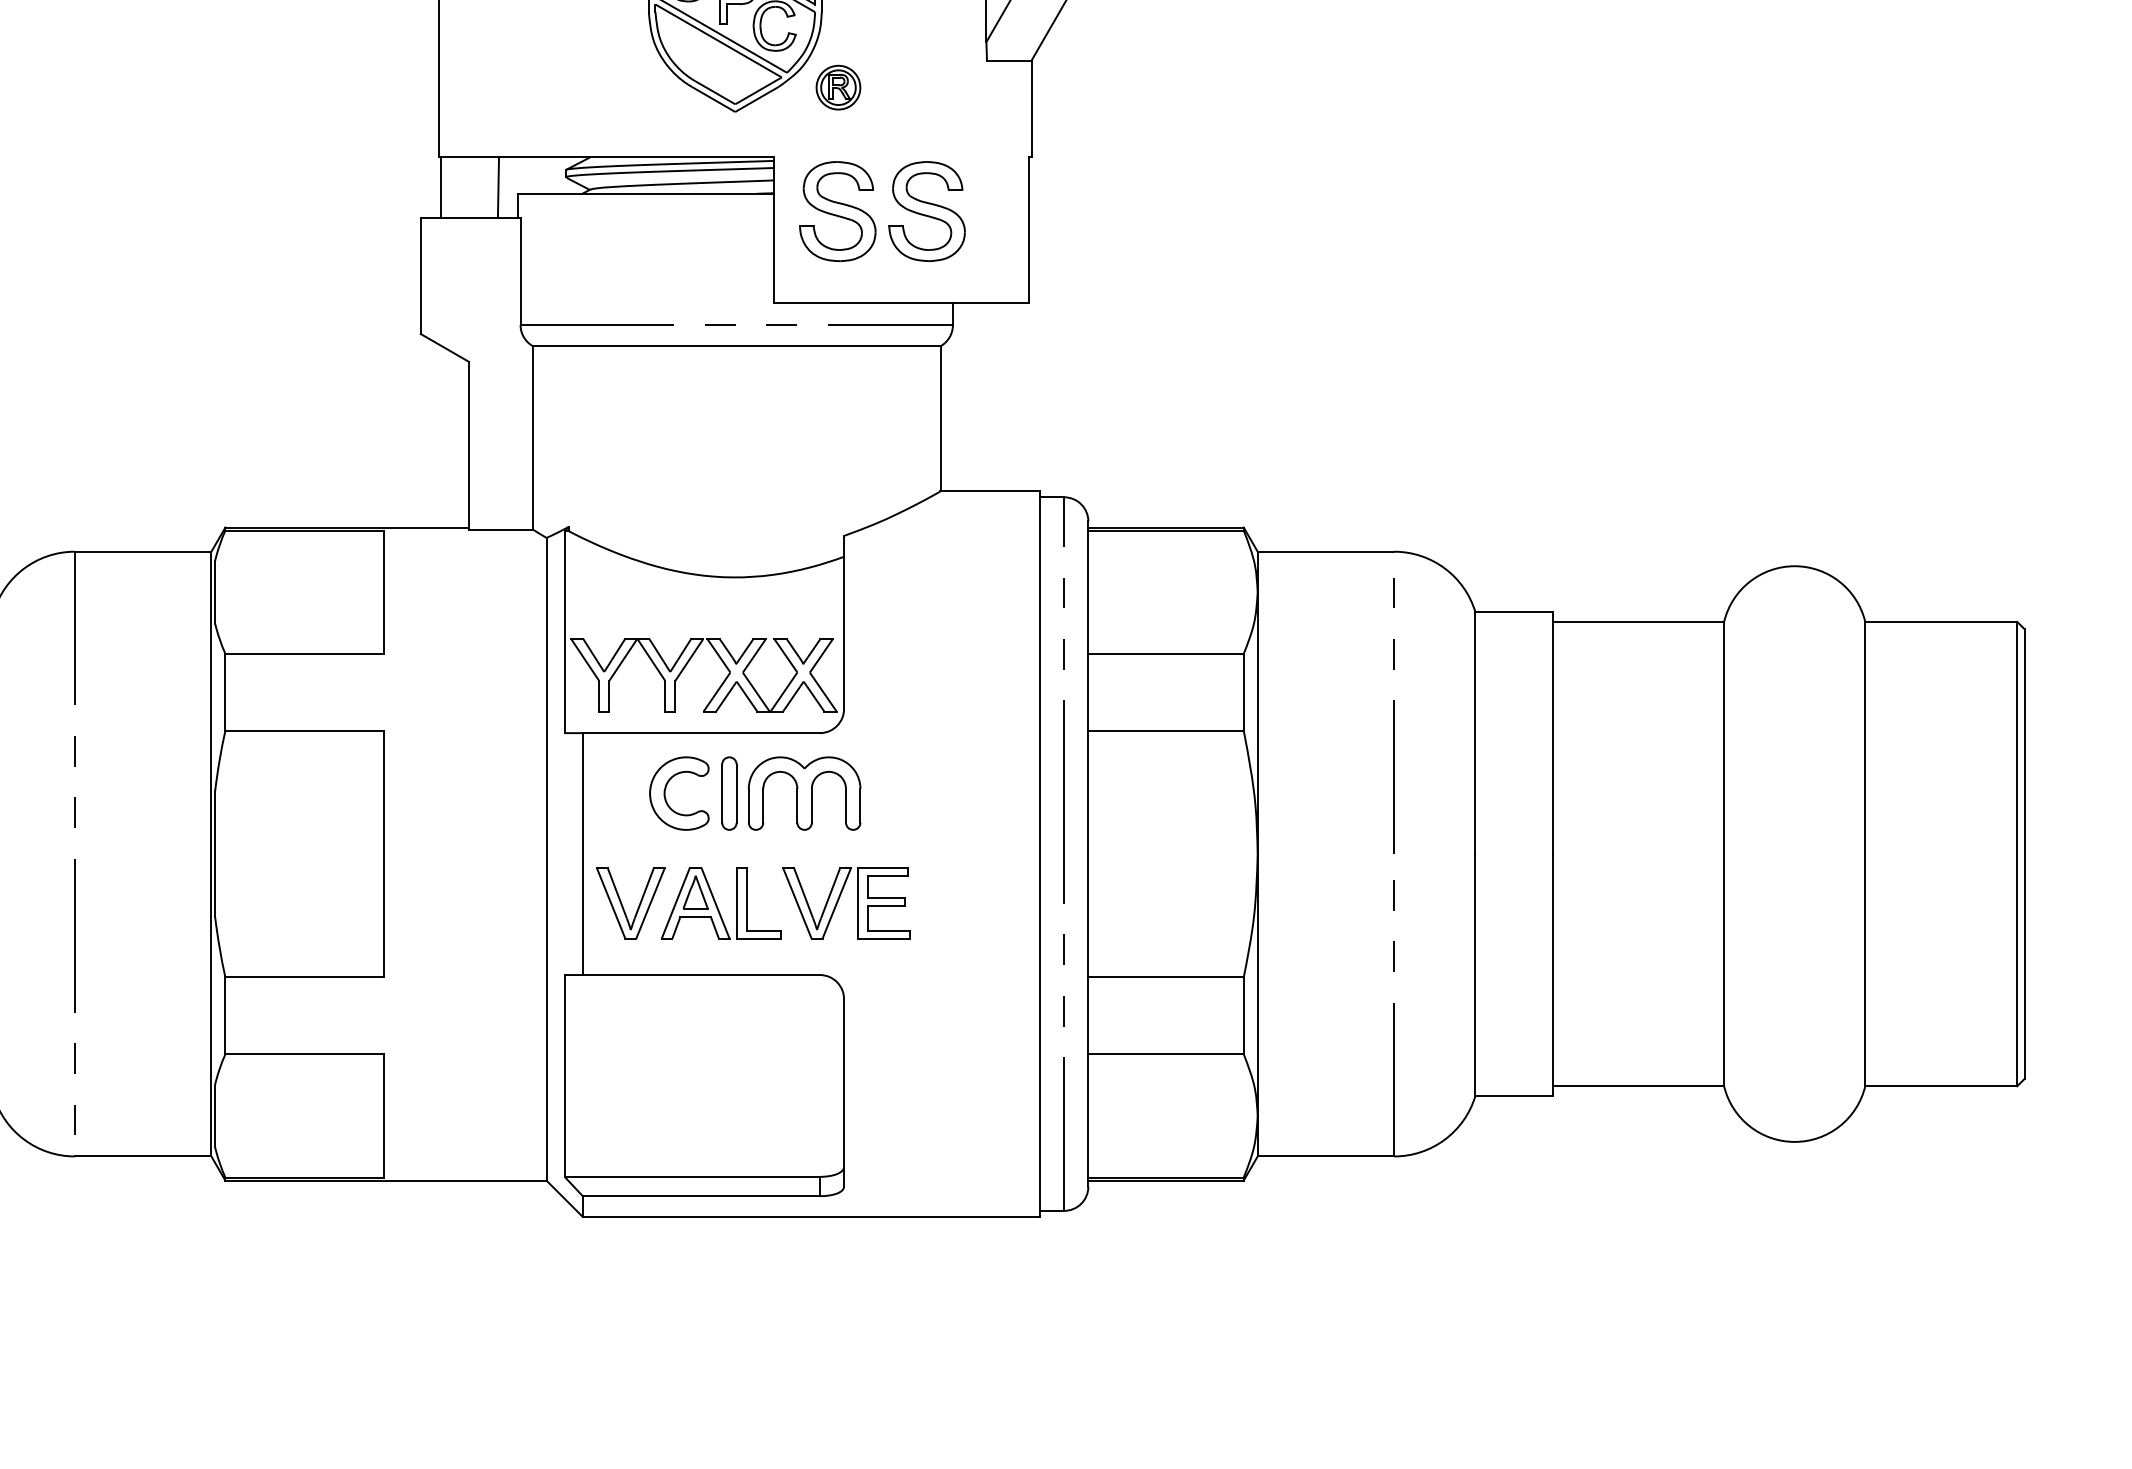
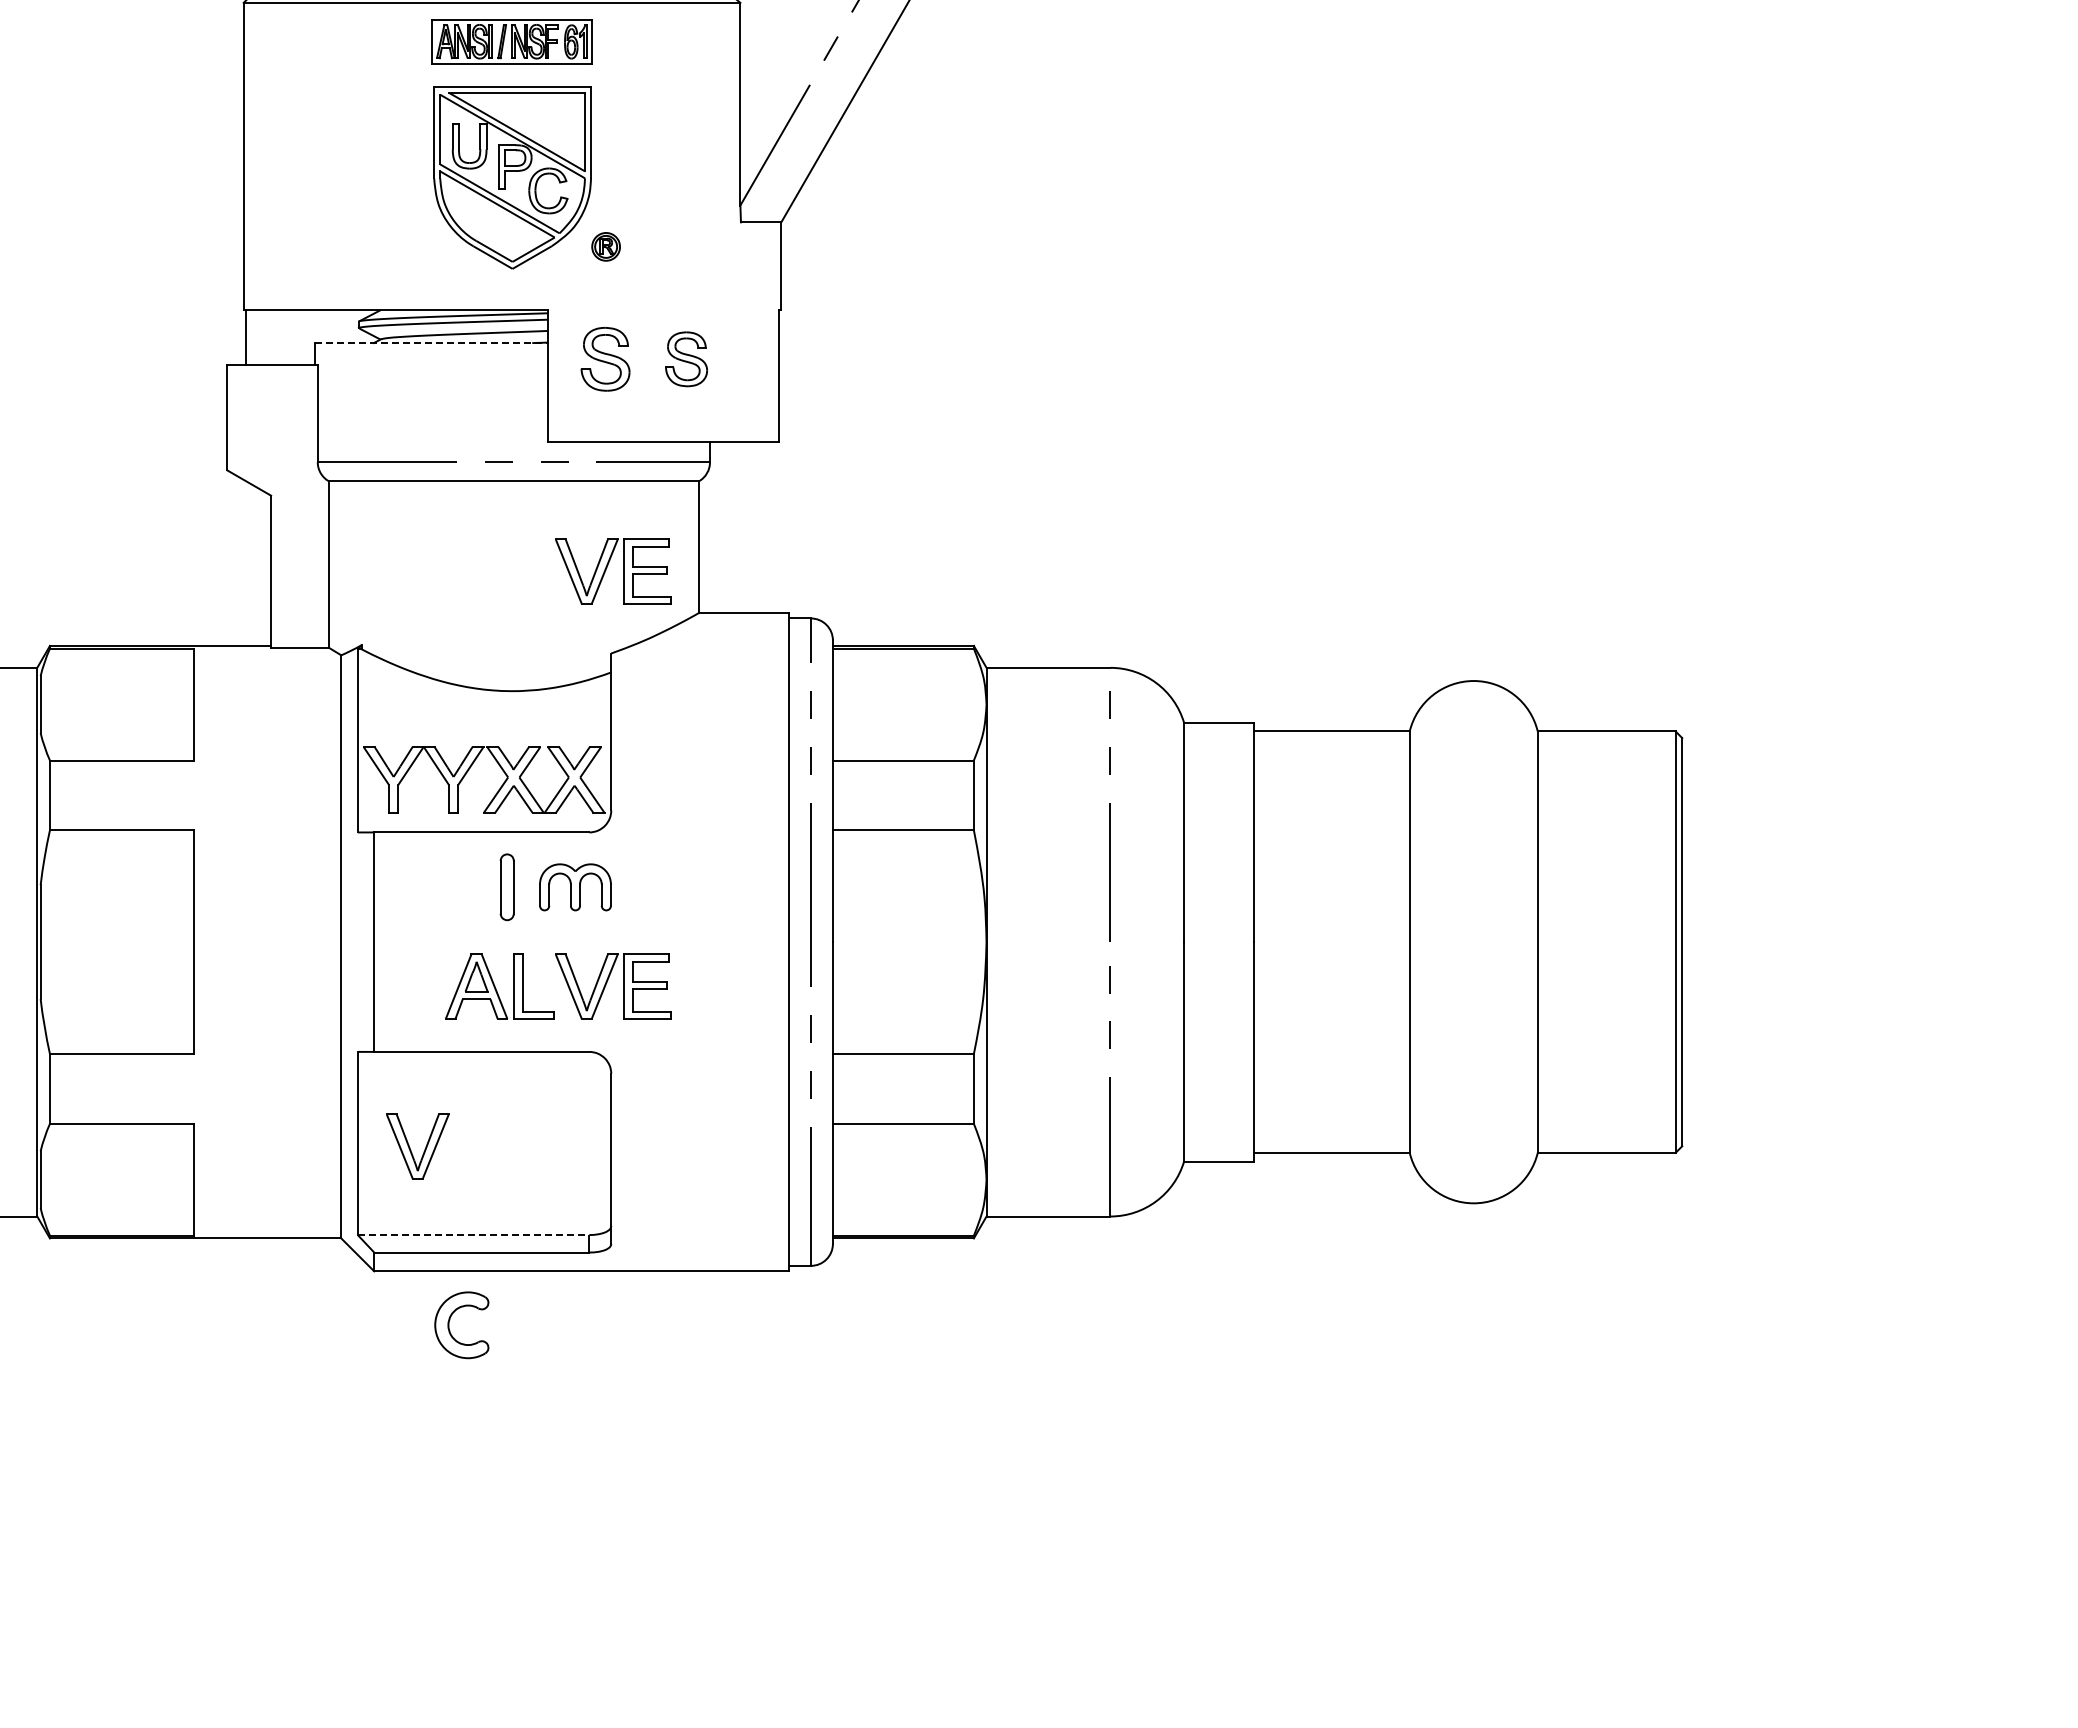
part: (837, 87) -> (605, 246), size x0.7
line: (498, 187) -> (297, 337), removed
line: (645, 194) -> (431, 343), solid -> dashed
part: (837, 211) -> (605, 359), size x0.7
part: (926, 211) -> (686, 359), size x0.6
part: (838, 444) -> (606, 570), added
part: (665, 793) -> (449, 1325), moved
part: (804, 793) -> (575, 887), size x0.7
part: (622, 904) -> (410, 1147), moved
line: (692, 1177) -> (473, 1235), solid -> dashed

